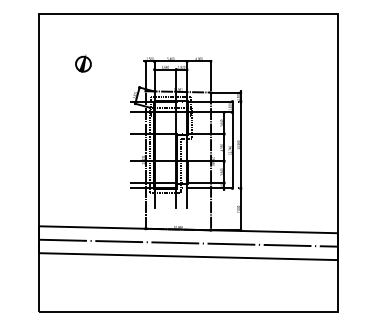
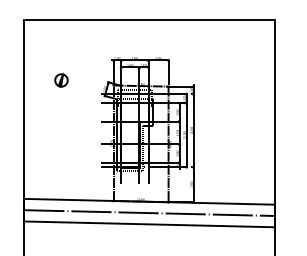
part: (83, 63) -> (61, 79), moved

